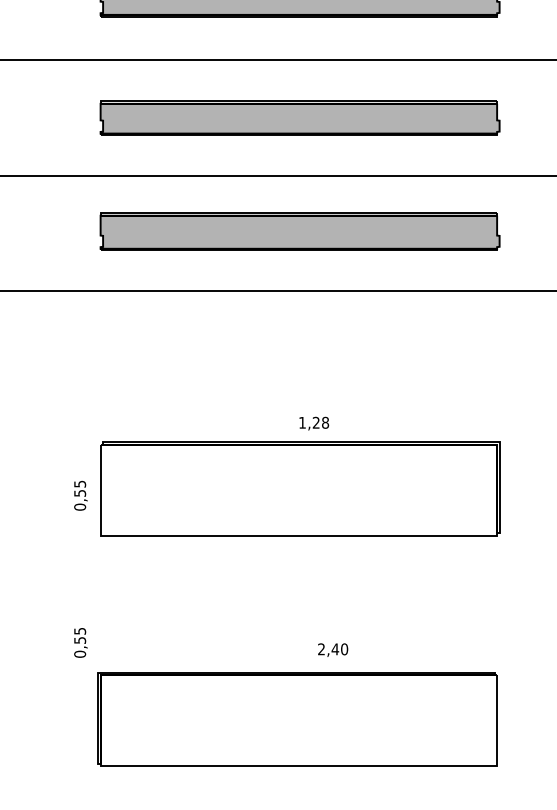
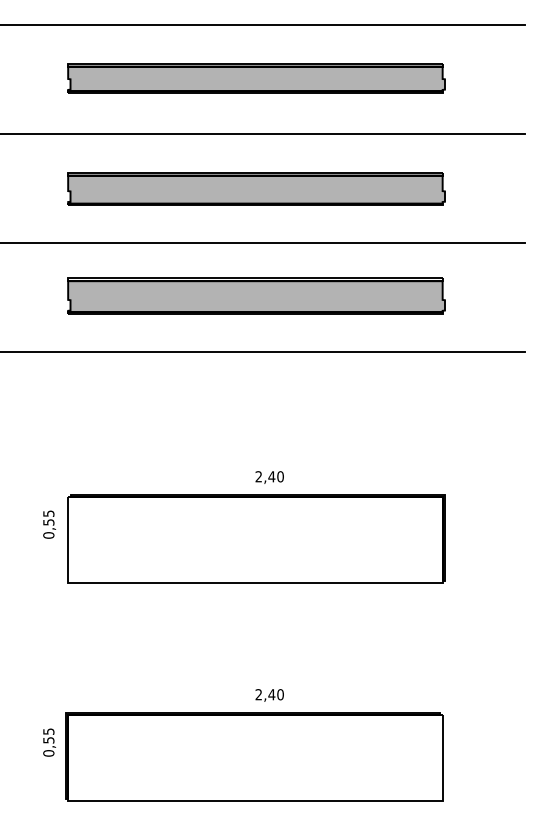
text: (313, 422) -> (269, 476), 1,28 -> 2,40
text: (80, 495) -> (49, 524), moved
text: (80, 642) -> (49, 742), moved
text: (332, 650) -> (269, 695), moved

